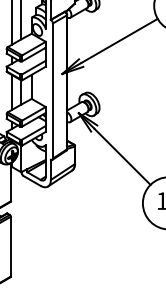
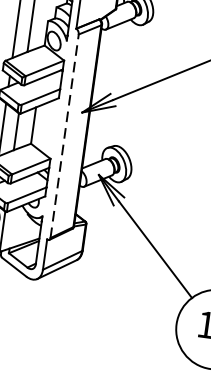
line: (52, 91) -> (63, 136), solid -> dashed

